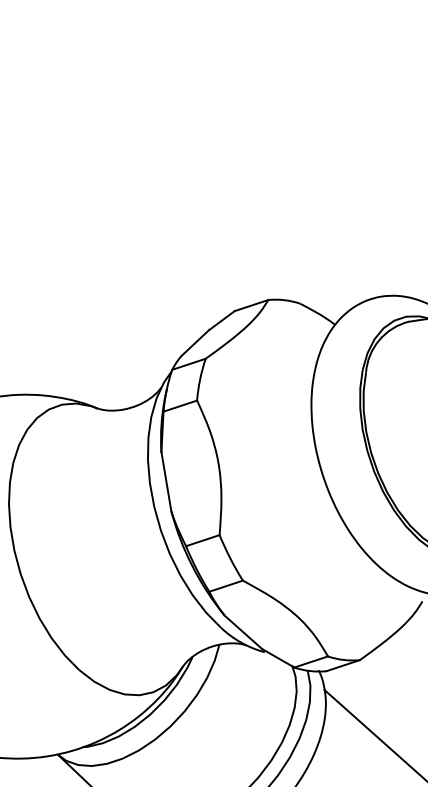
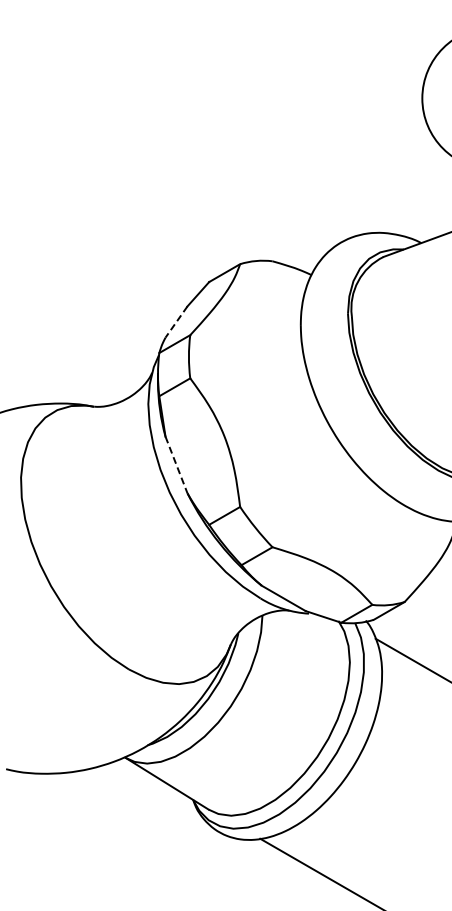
line: (194, 343) -> (176, 322), solid -> dashed
line: (166, 482) -> (176, 465), solid -> dashed

